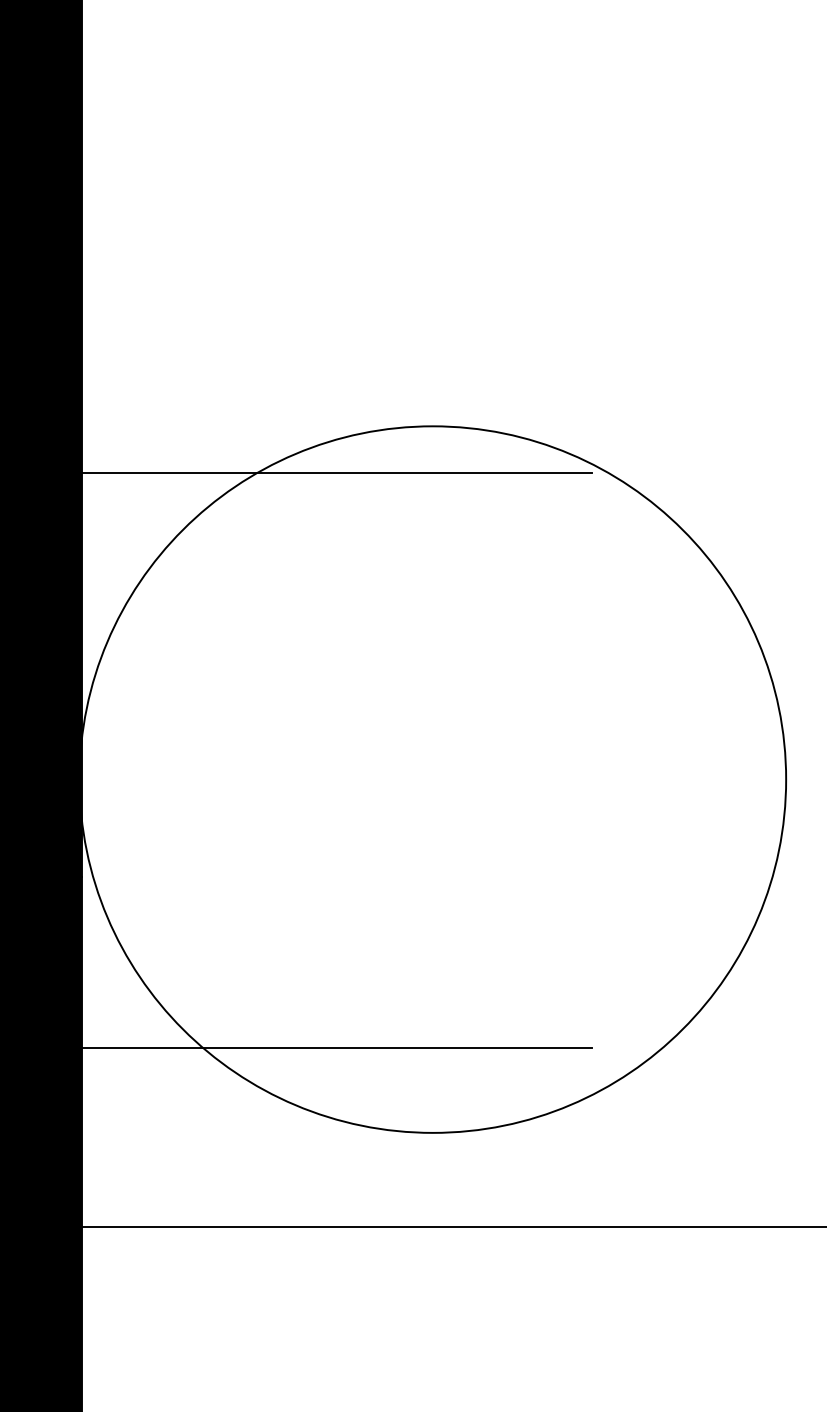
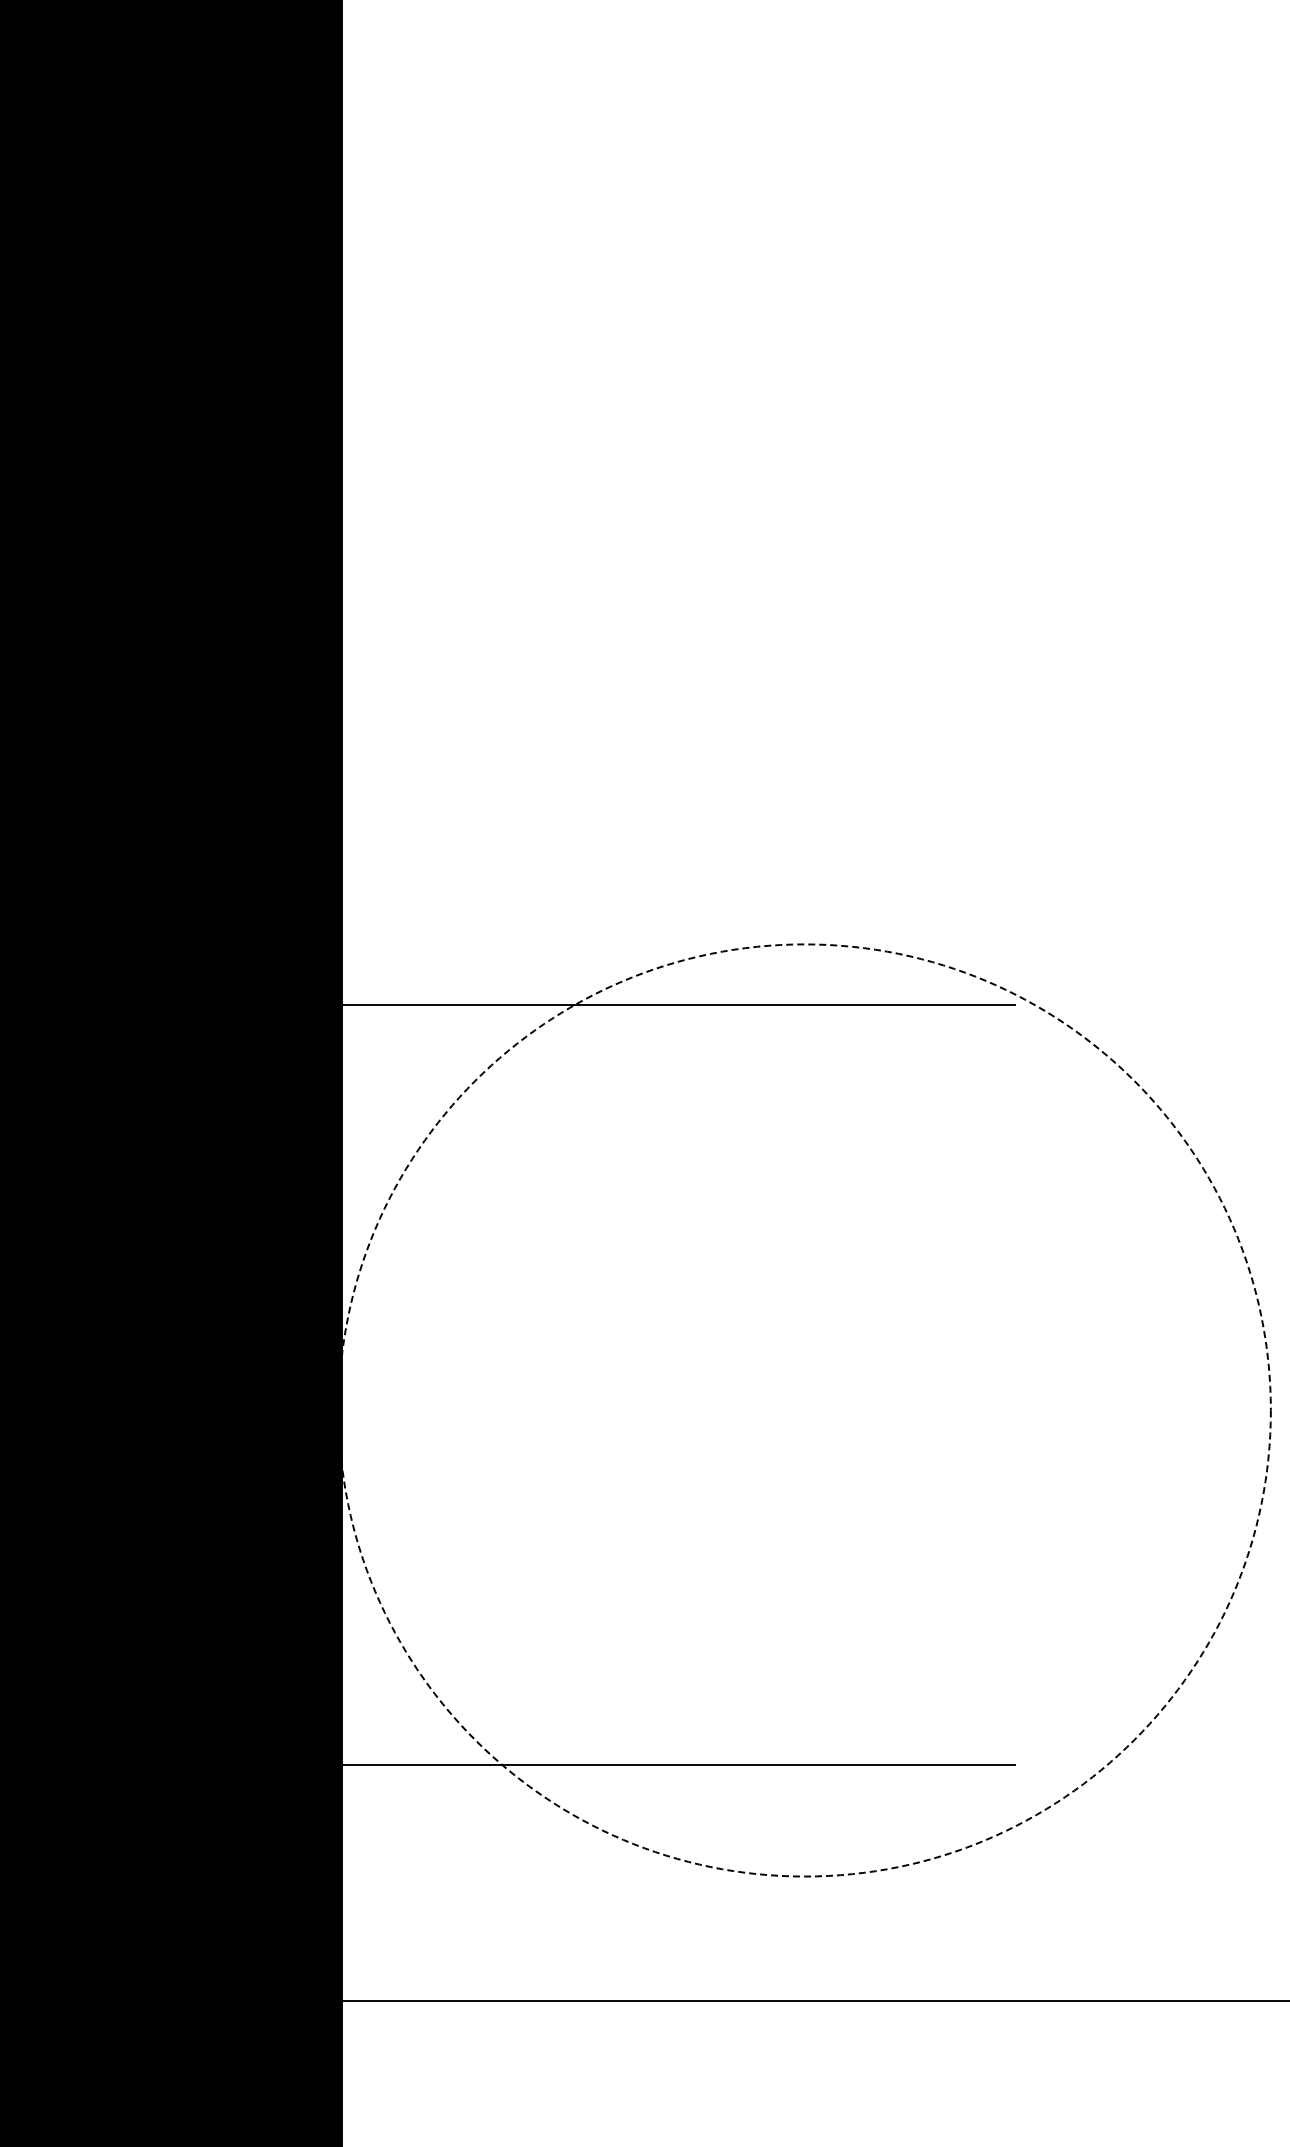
circle: (432, 779) -> (804, 1410), solid -> dashed

